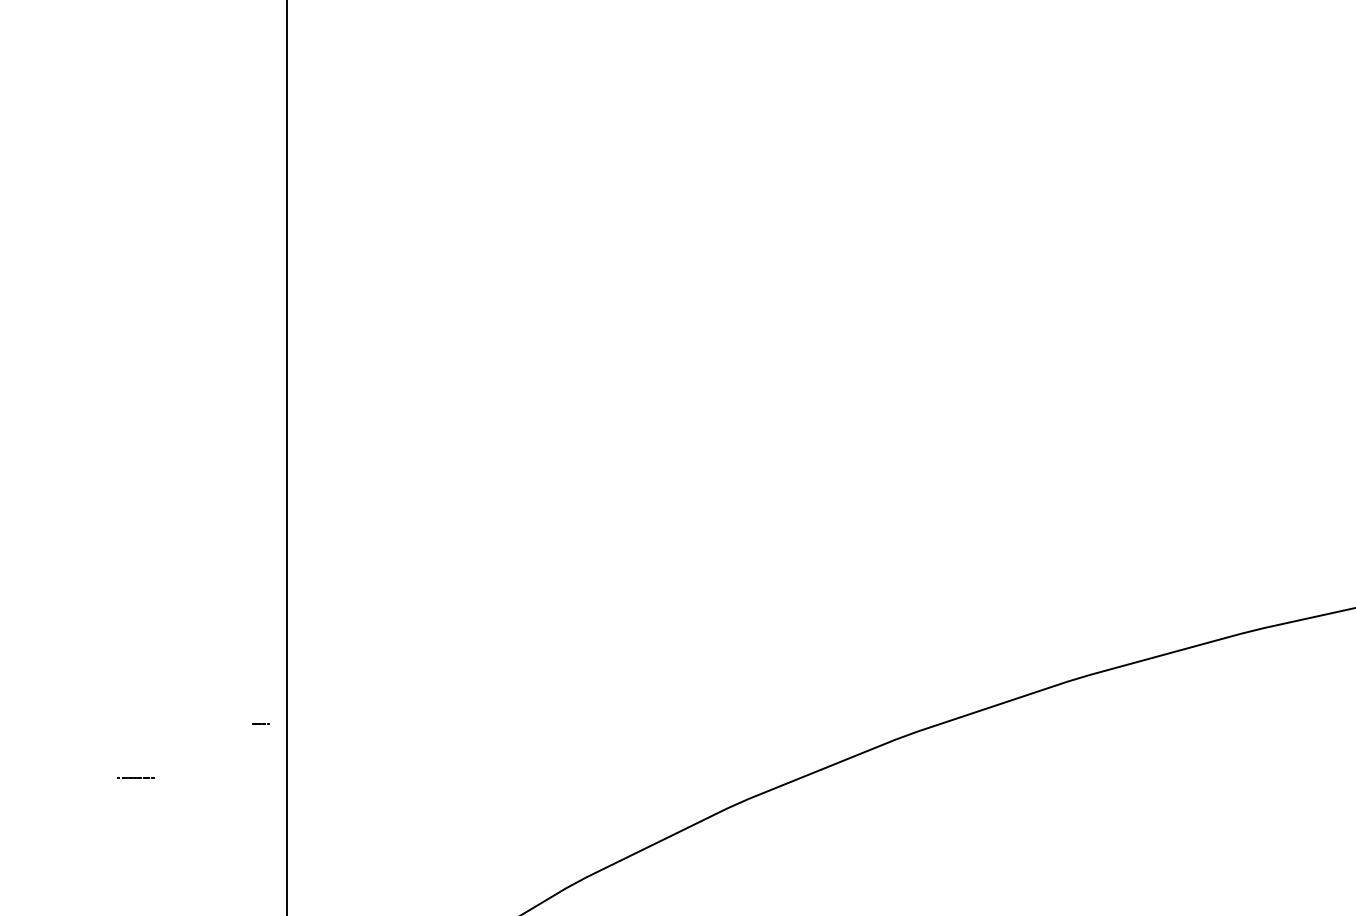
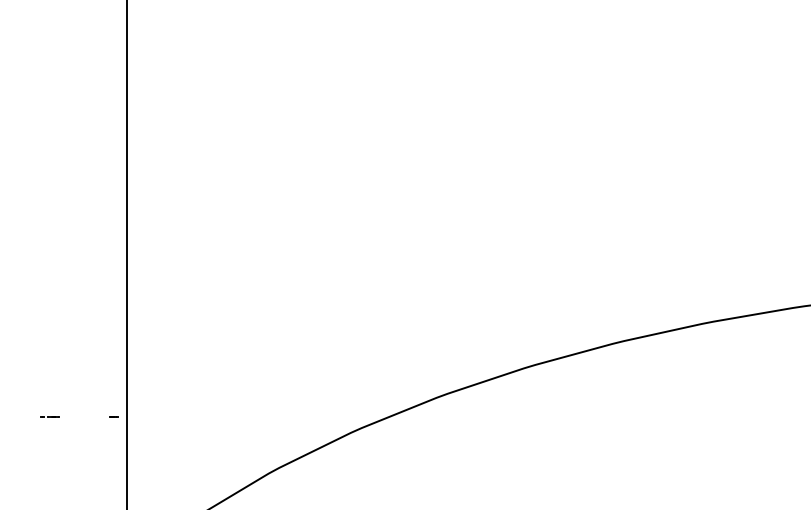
part: (260, 723) -> (113, 416), moved

